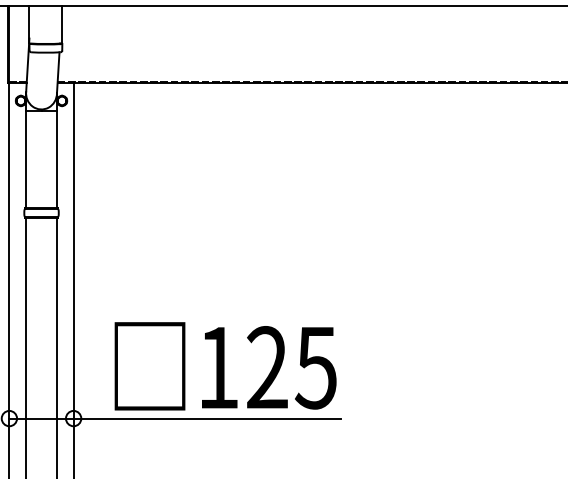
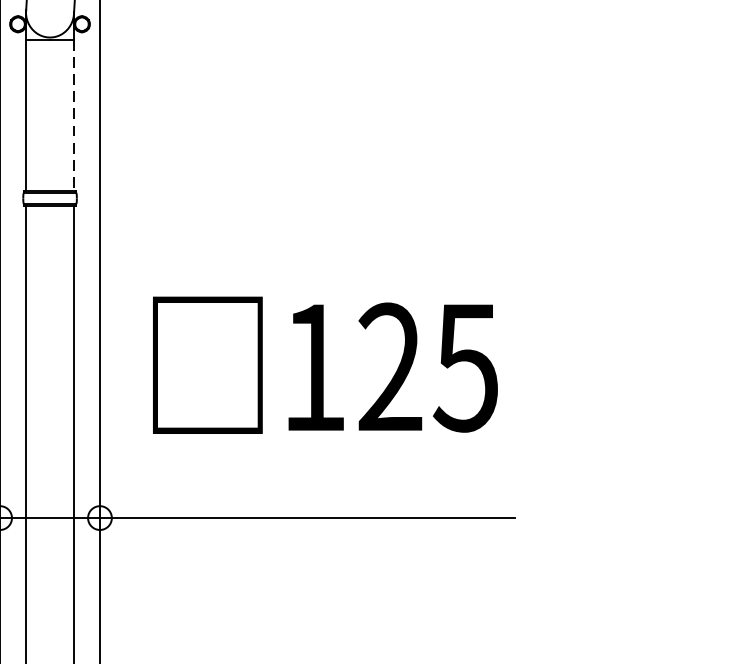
line: (56, 159) -> (73, 115), solid -> dashed
text: (225, 366) -> (325, 365), moved

